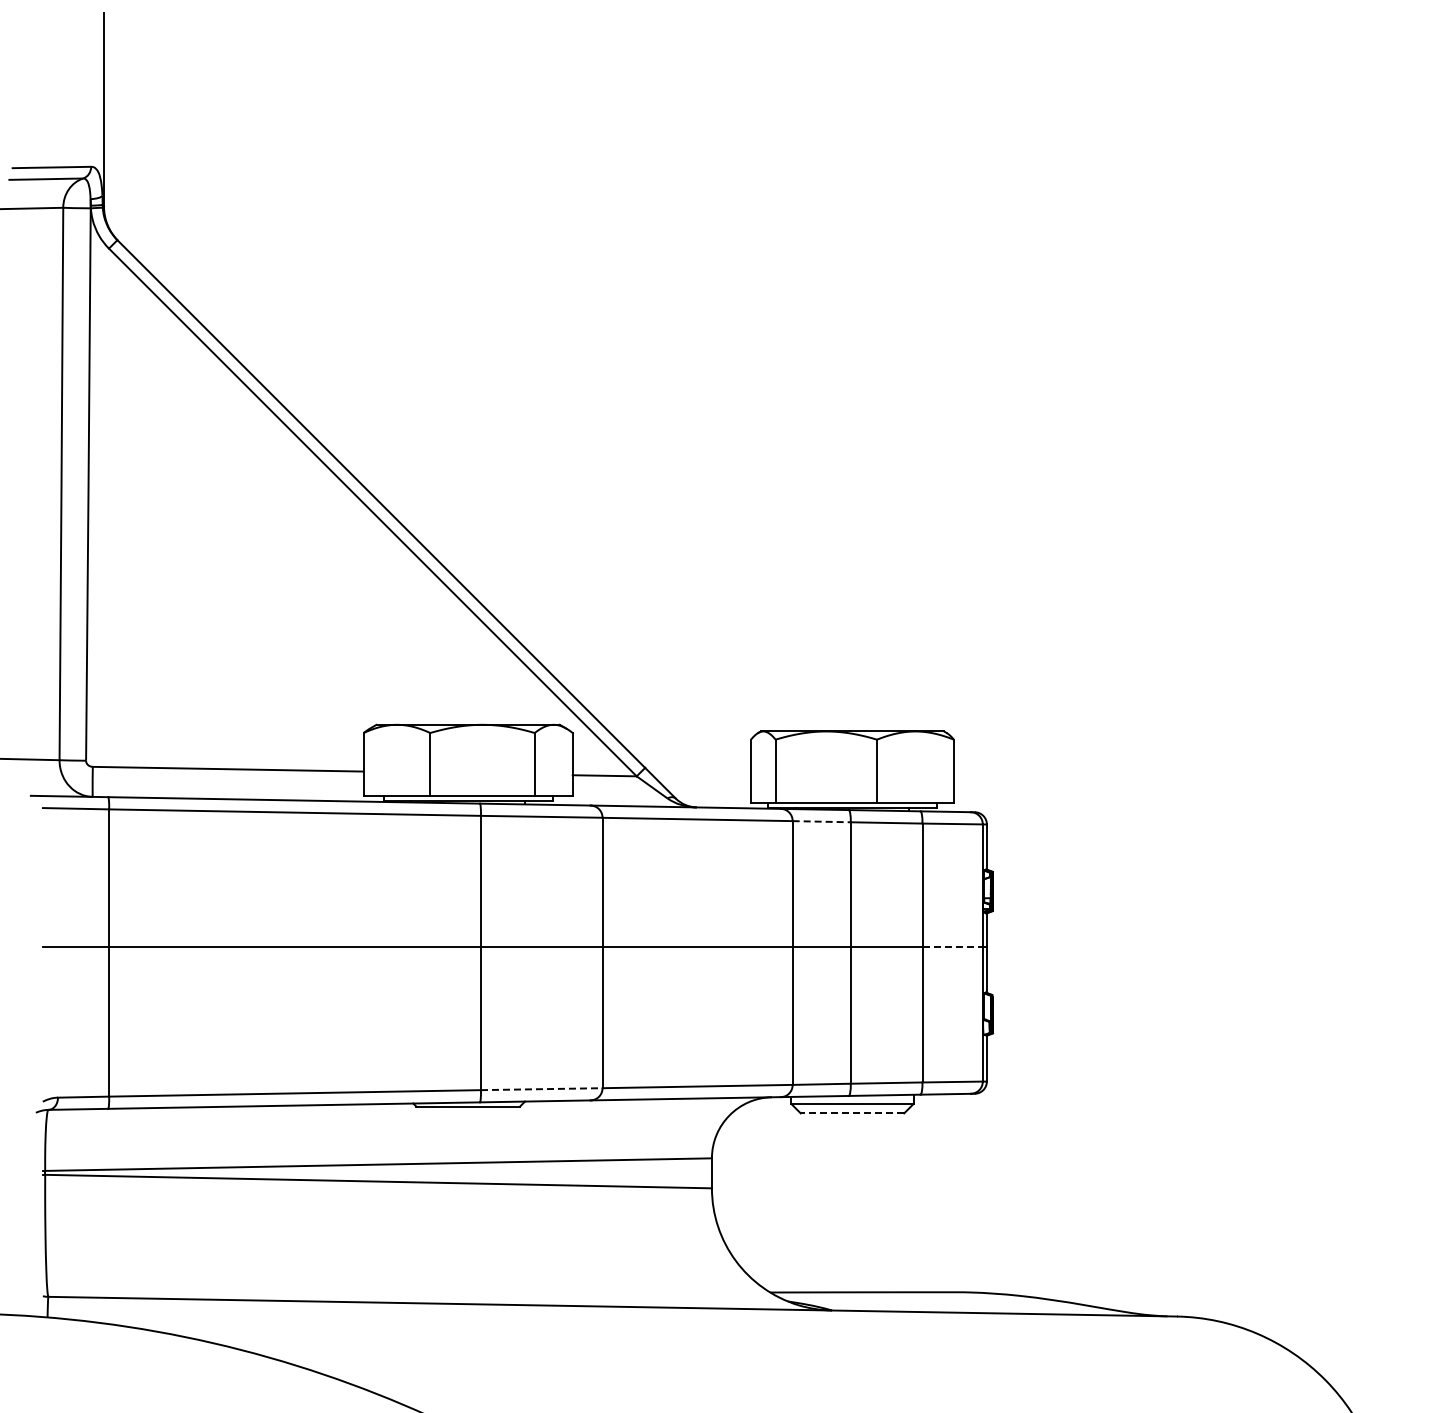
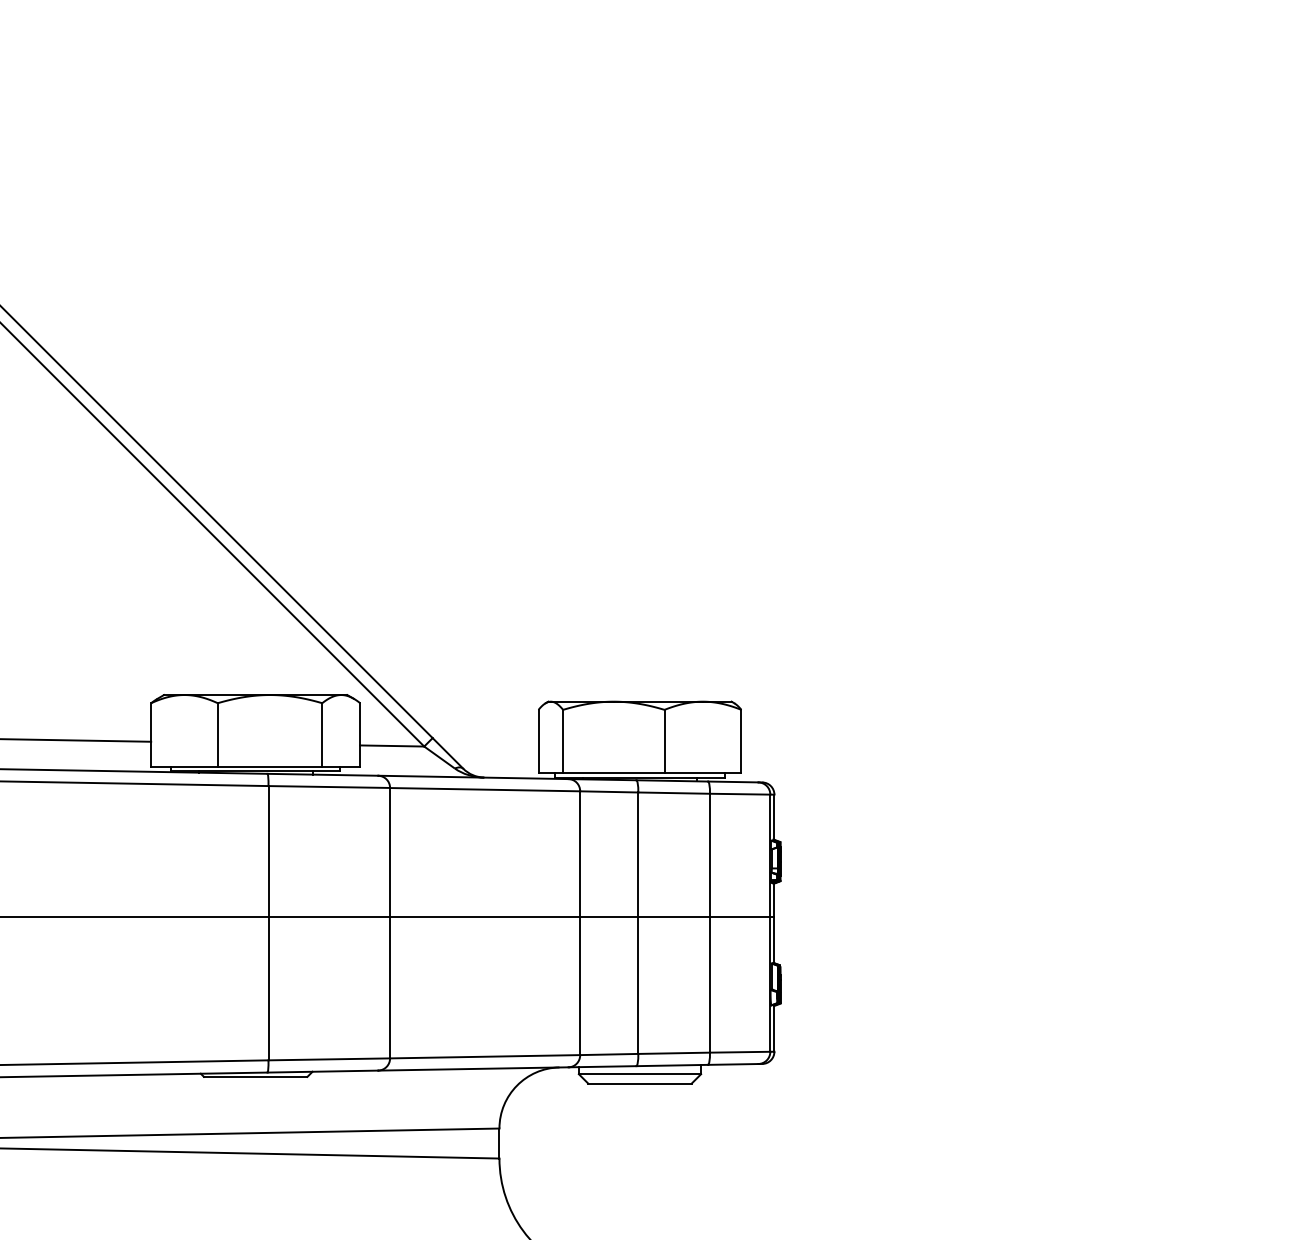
line: (822, 821) -> (610, 791), dashed -> solid
line: (953, 946) -> (741, 916), dashed -> solid
line: (541, 1089) -> (329, 1059), dashed -> solid
line: (852, 1113) -> (640, 1083), dashed -> solid

